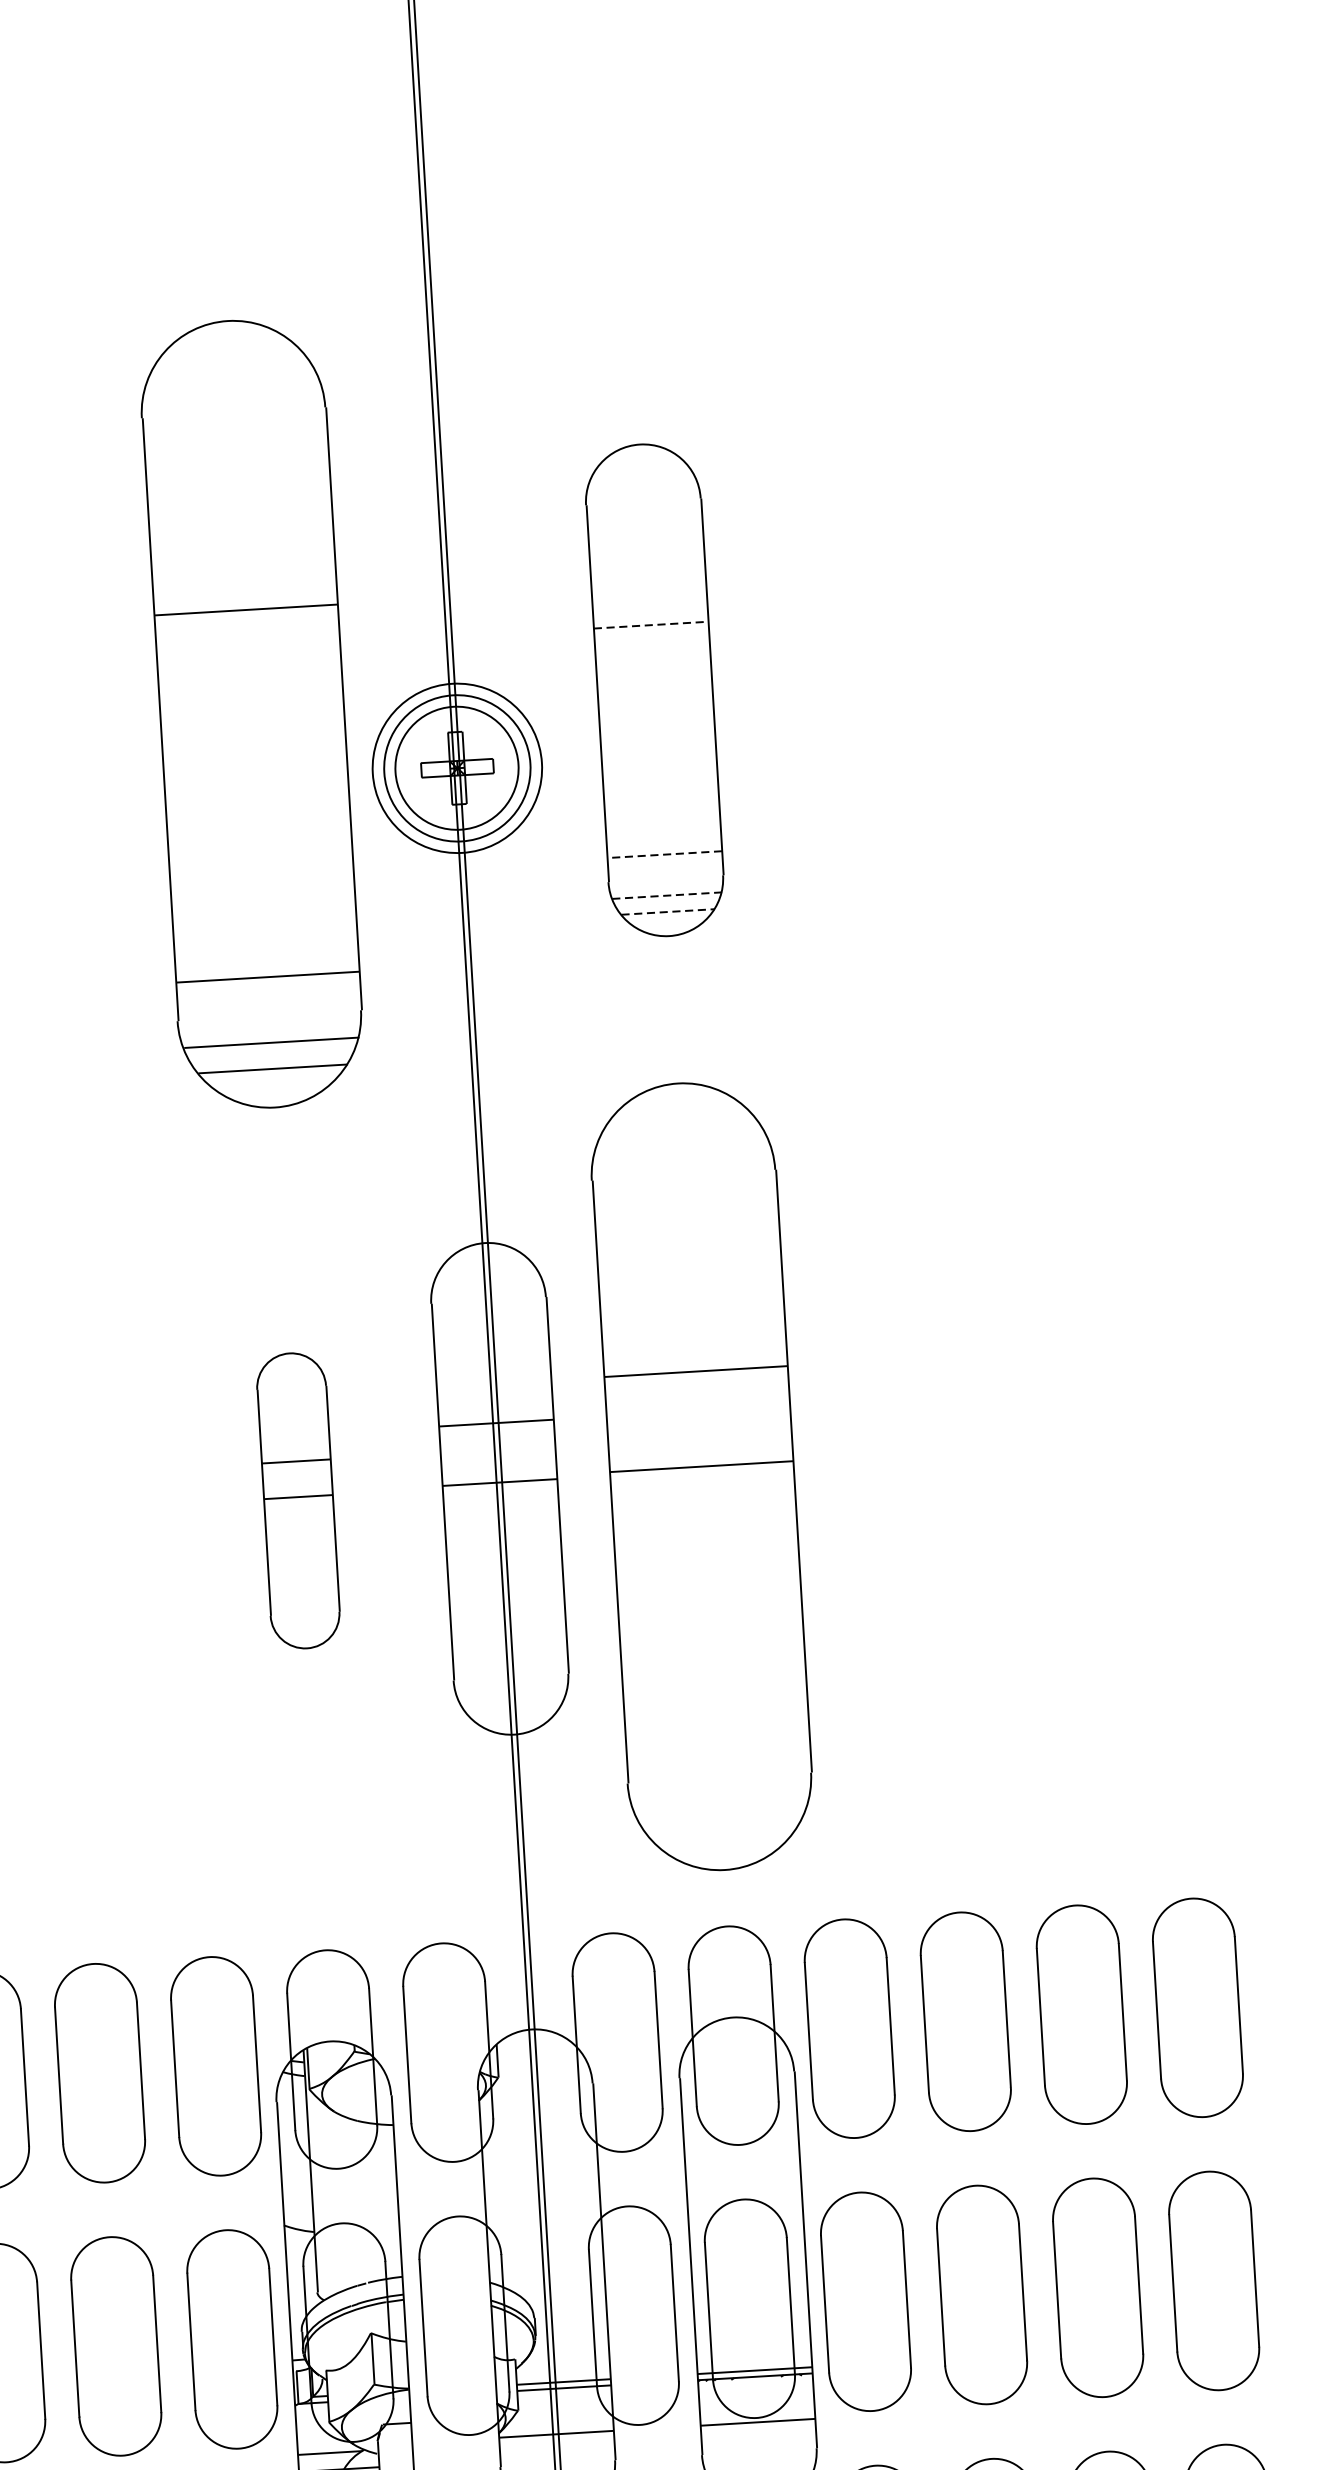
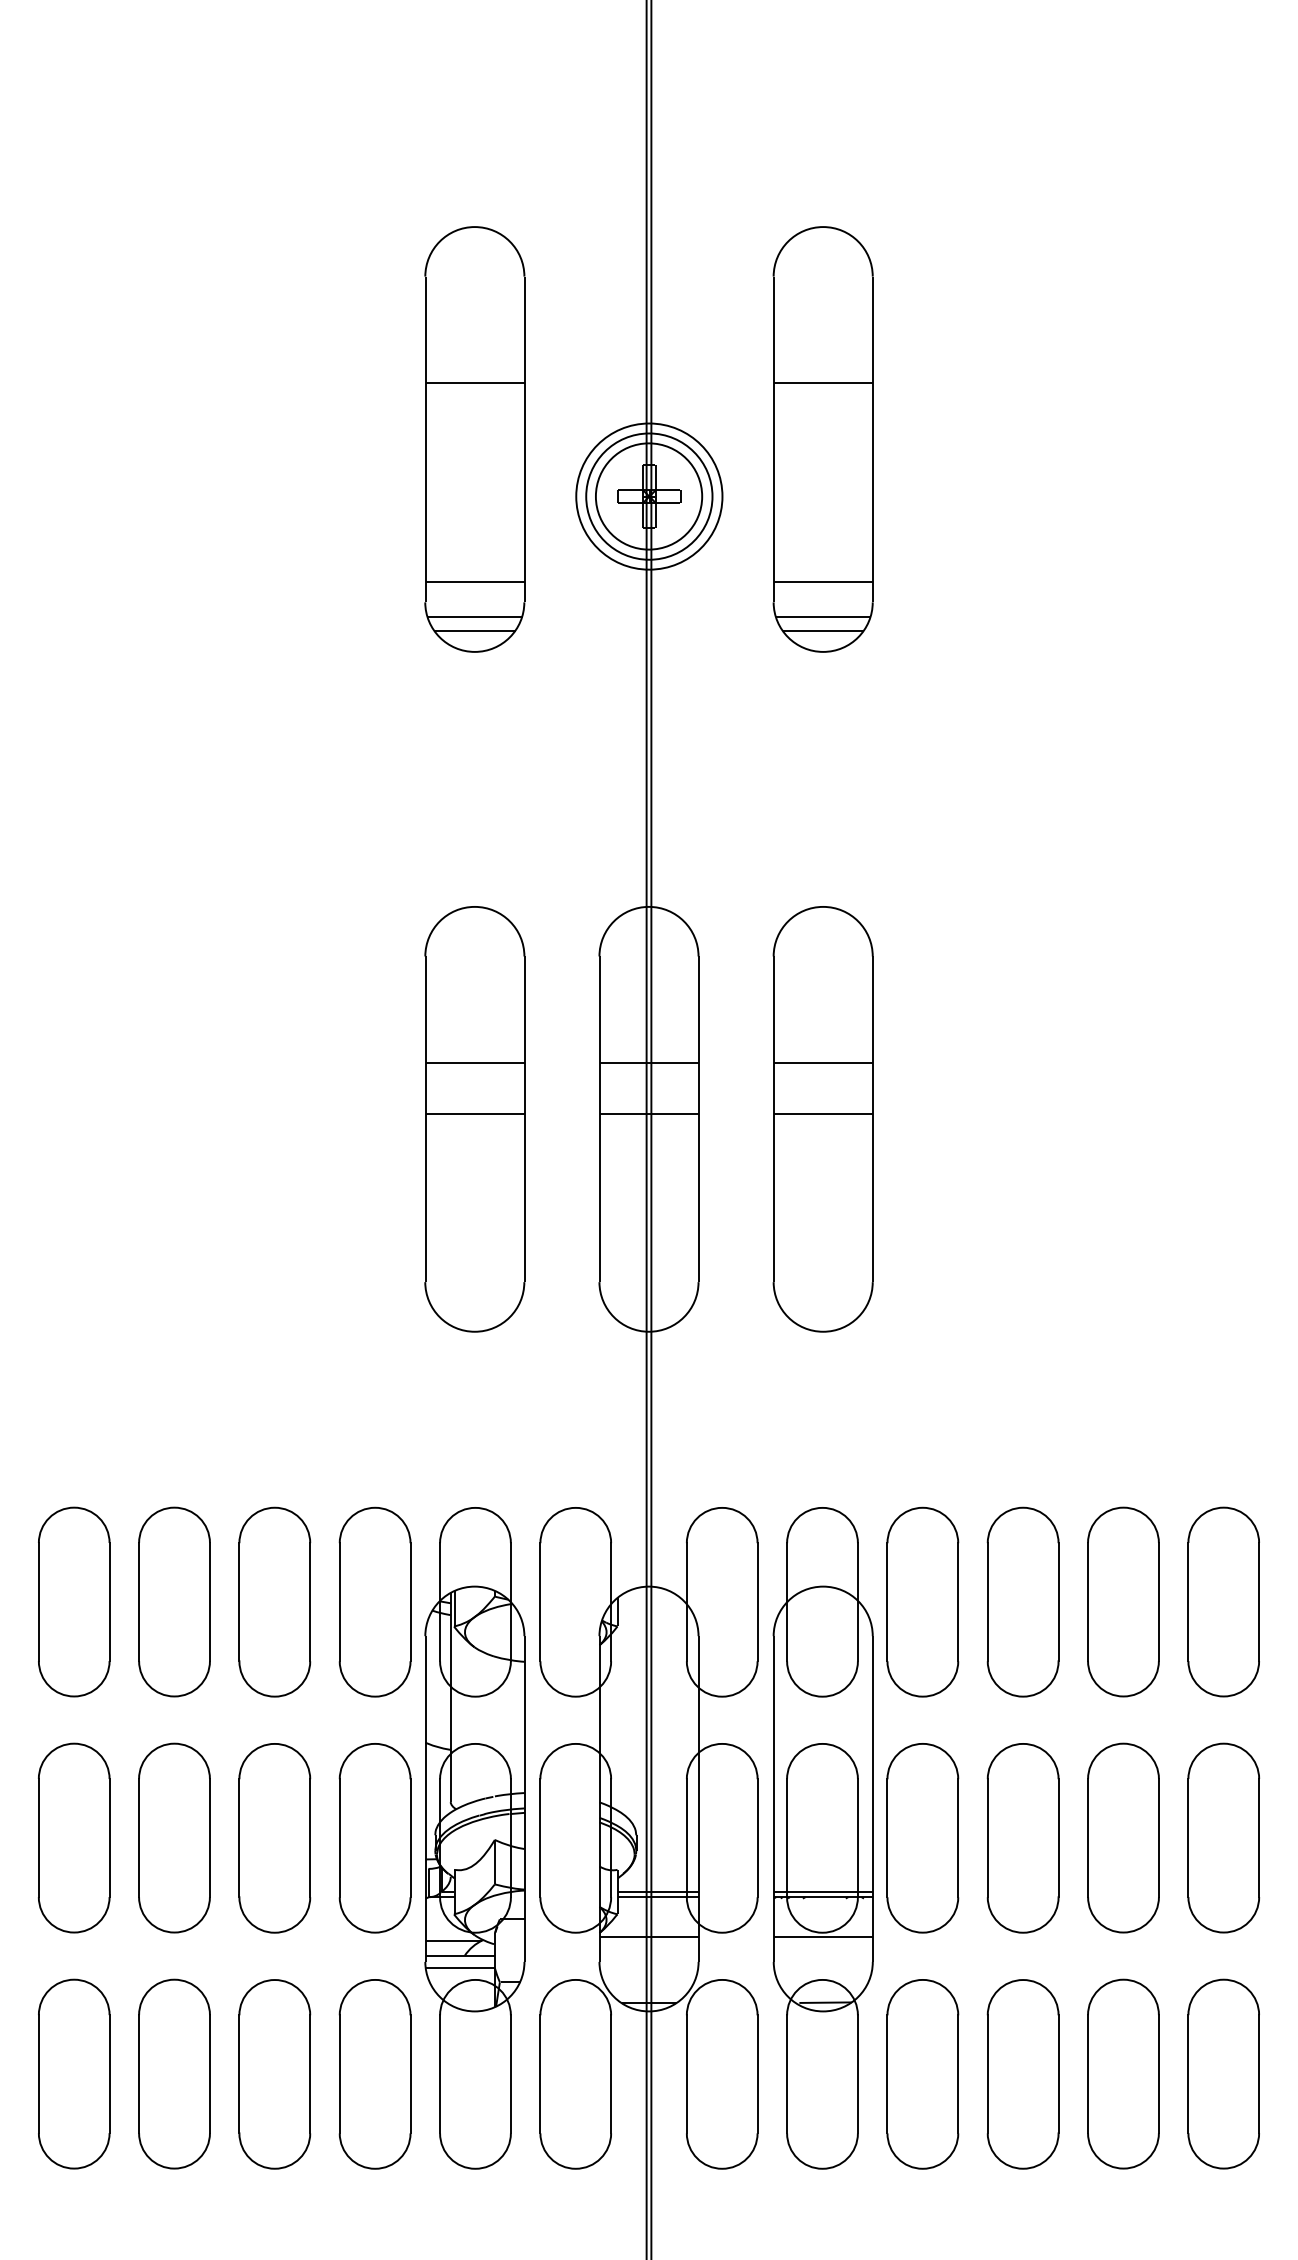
line: (651, 625) -> (823, 383), dashed -> solid
part: (251, 714) -> (474, 439), size x0.62
line: (664, 854) -> (823, 581), dashed -> solid
line: (667, 895) -> (823, 616), dashed -> solid
line: (669, 912) -> (824, 631), dashed -> solid
part: (700, 1477) -> (822, 1119), size x0.62
part: (297, 1501) -> (474, 1119), size x1.67

